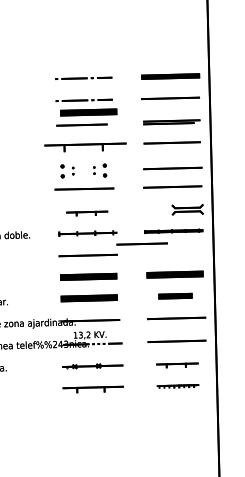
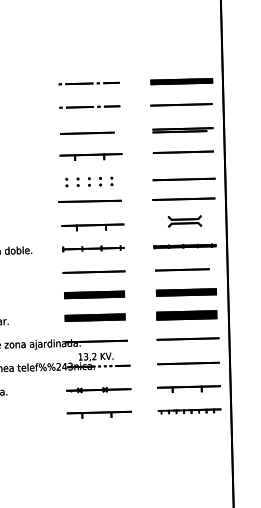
part: (88, 112) -> (94, 119), removed
part: (84, 146) -> (90, 156), size x0.71
part: (104, 169) -> (111, 180), size x0.62
part: (83, 170) -> (89, 181), added
part: (62, 171) -> (66, 182), size x0.62
part: (187, 209) -> (184, 221), moved
part: (86, 213) -> (92, 227), size x1.43
line: (142, 243) -> (182, 269), moved
part: (175, 296) -> (186, 315), size x1.67
part: (176, 364) -> (188, 388), size x1.43
part: (177, 386) -> (189, 411), size x1.43

